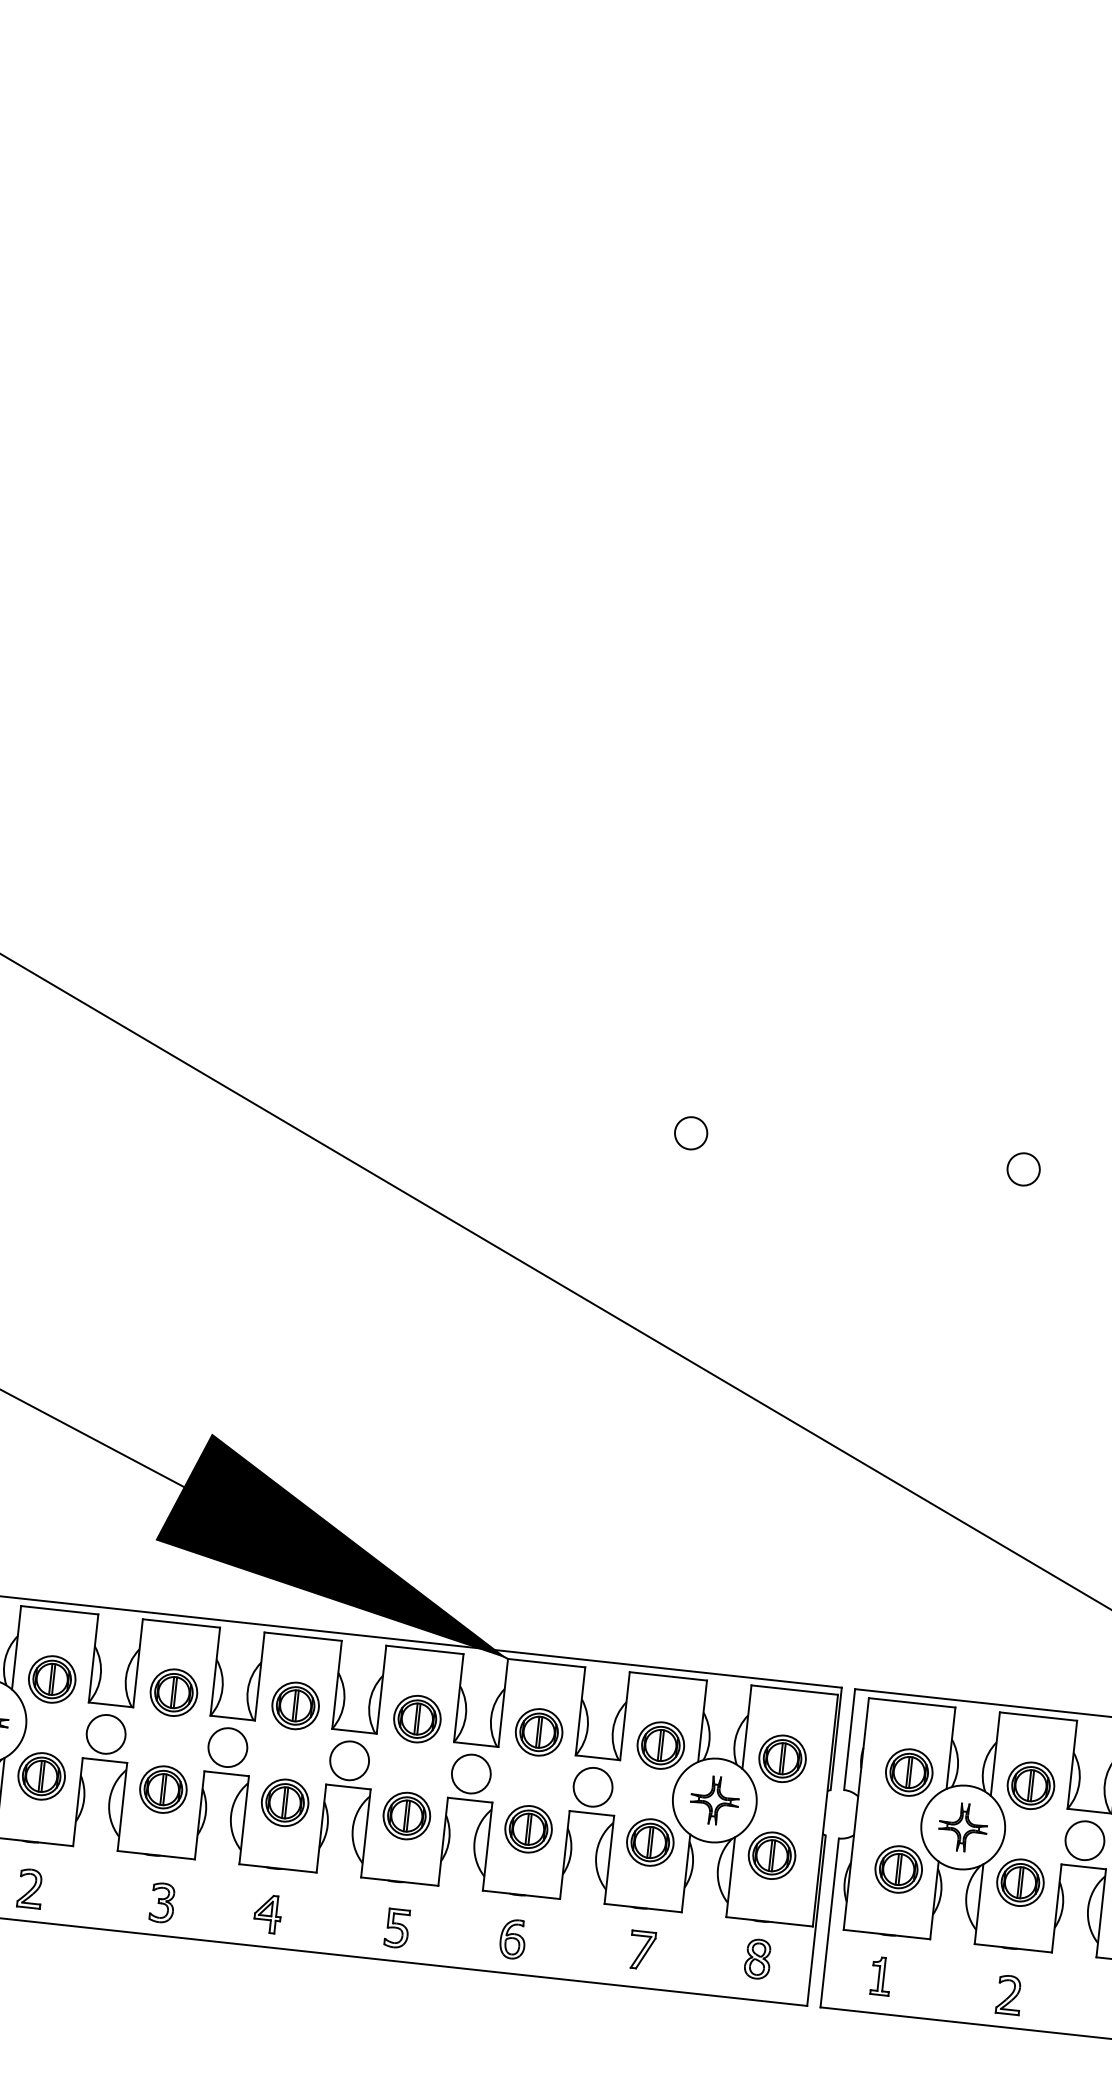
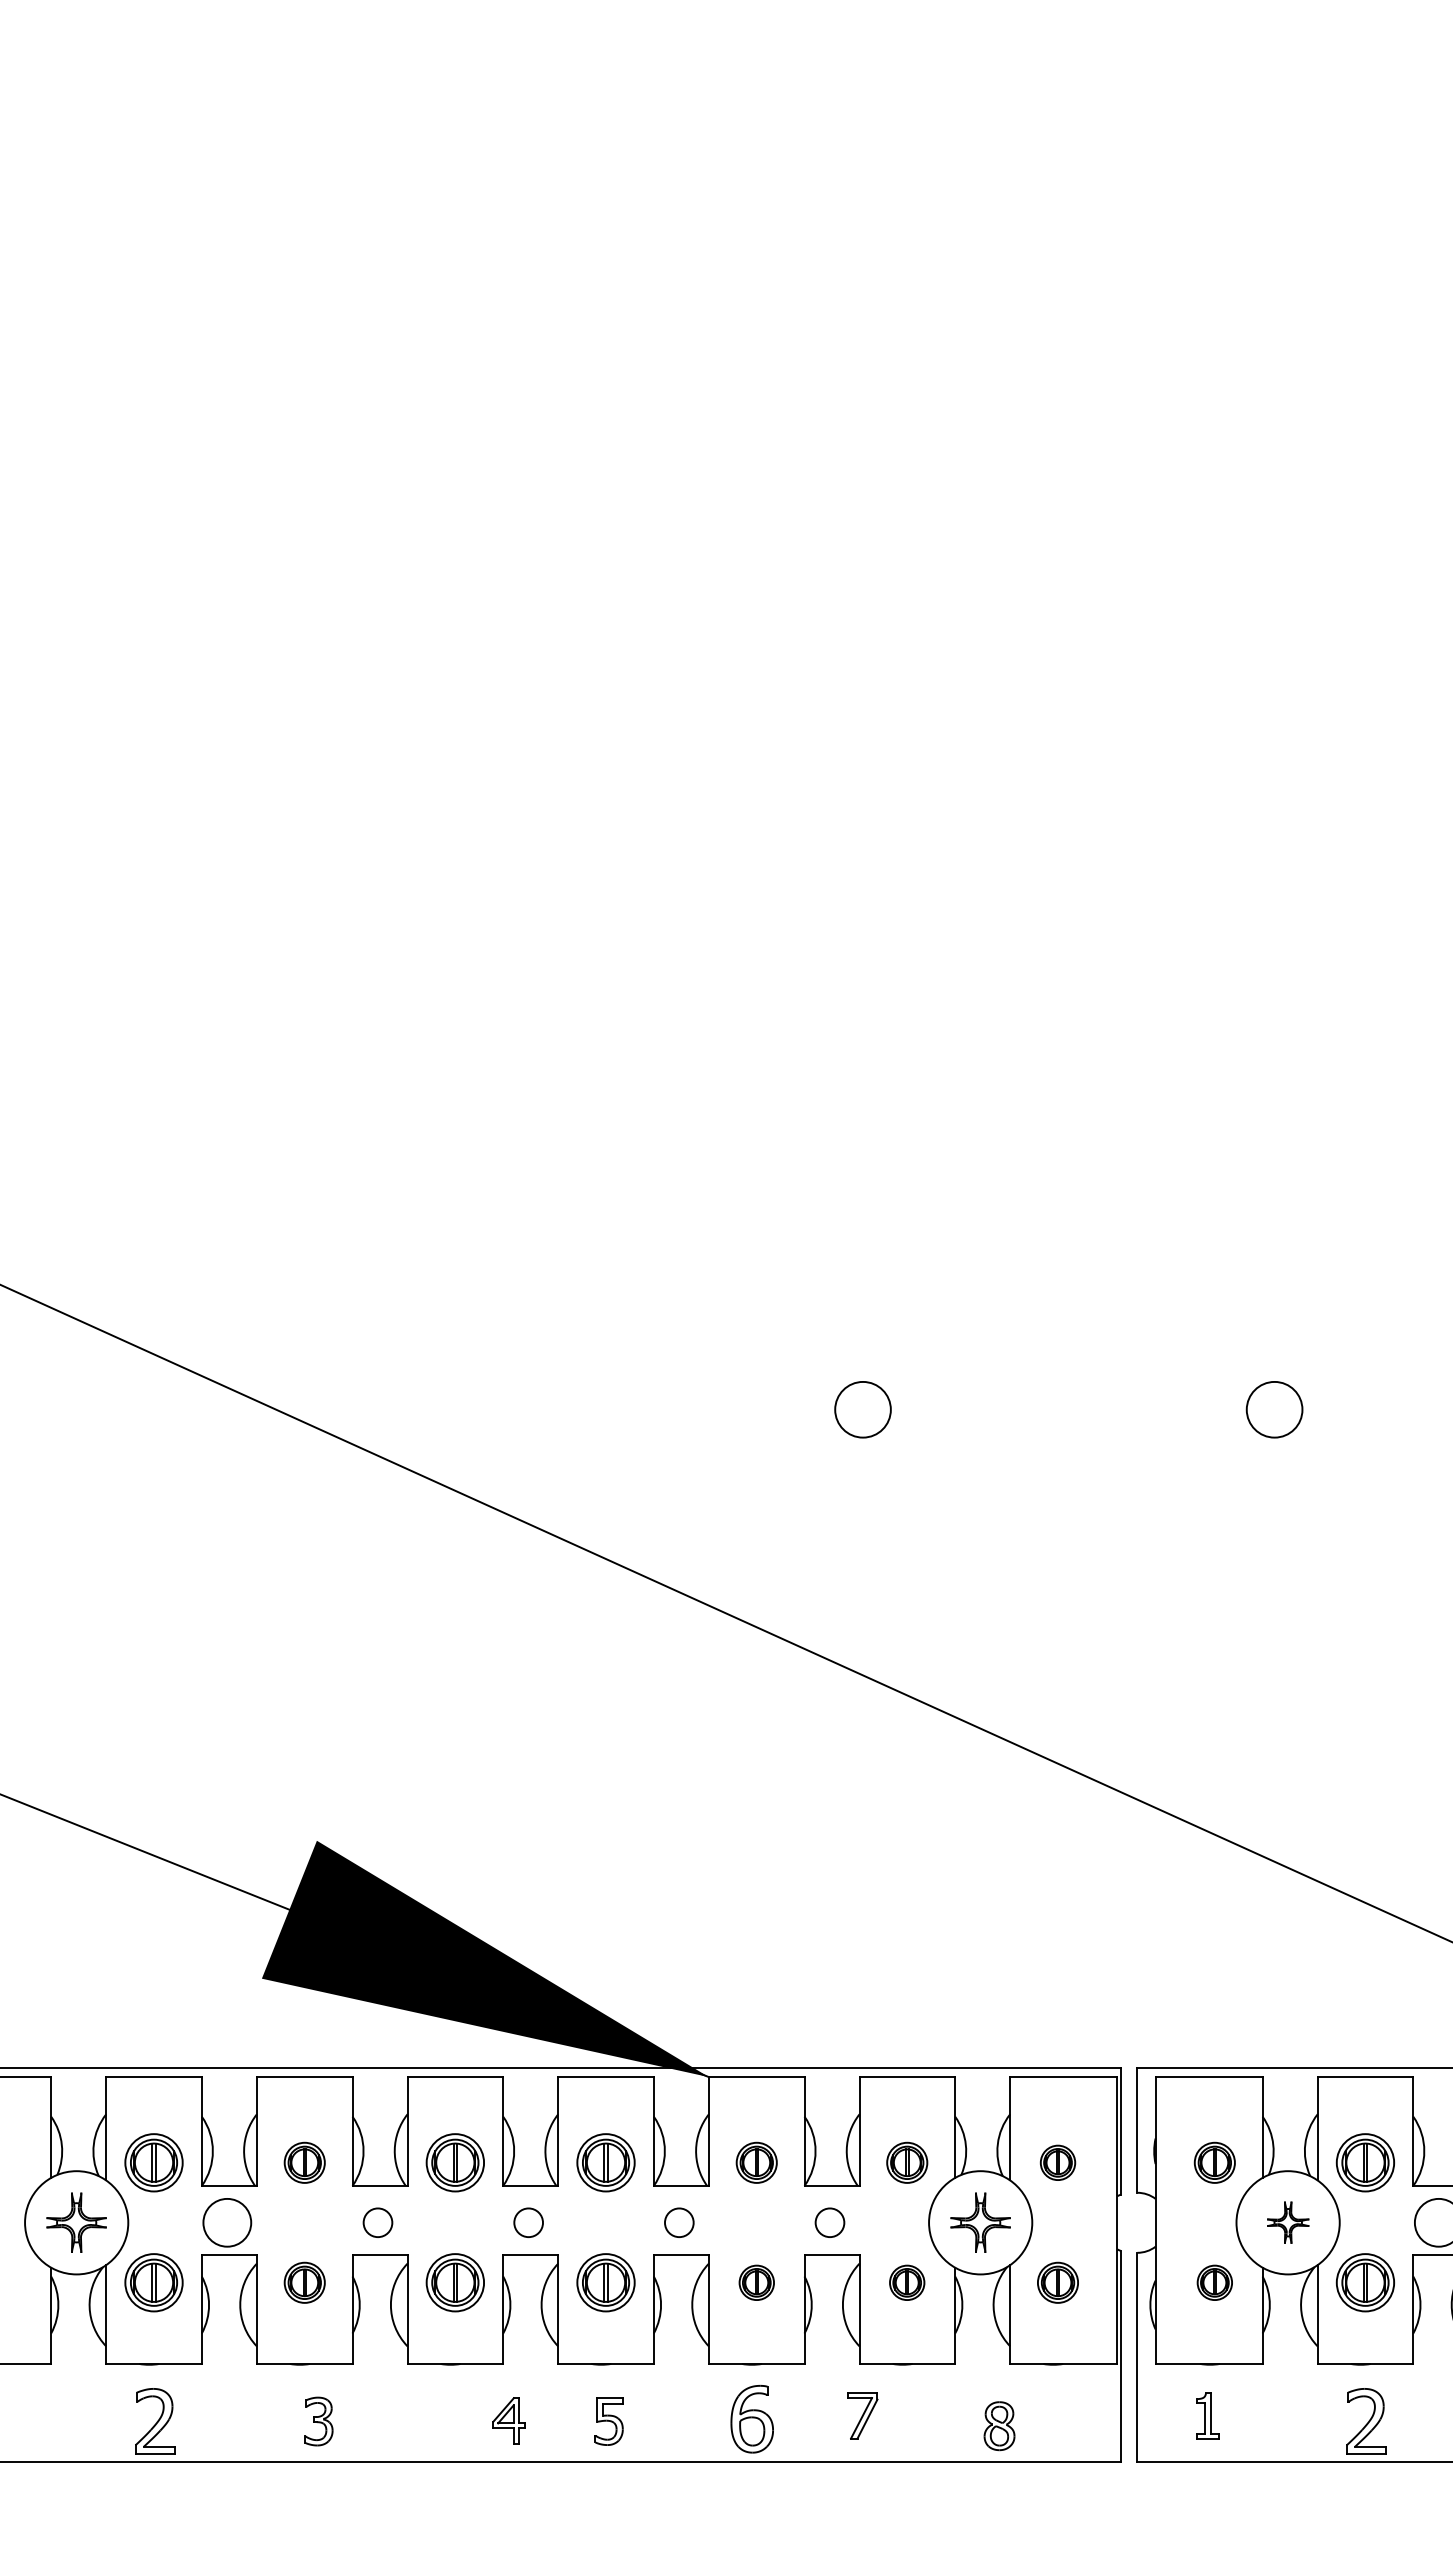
circle: (690, 1133) -> (862, 1409), size x1.4
circle: (1023, 1169) -> (1274, 1409), size x1.4
part: (173, 1692) -> (304, 2162), size x0.7
part: (539, 1732) -> (756, 2162), size x0.7
part: (660, 1745) -> (906, 2162), size x0.7
circle: (227, 1747) -> (377, 2222), size x0.6
part: (782, 1758) -> (1057, 2162), size x0.6
circle: (349, 1760) -> (528, 2222), size x0.6
part: (909, 1772) -> (1214, 2162), size x0.7
circle: (471, 1773) -> (679, 2222), size x0.6
circle: (592, 1787) -> (829, 2222), size x0.6
part: (163, 1789) -> (304, 2282), size x0.7
part: (963, 1827) -> (1288, 2222), size x0.7
part: (528, 1829) -> (756, 2282), size x0.6
part: (649, 1842) -> (906, 2282), size x0.6
part: (771, 1855) -> (1057, 2282), size x0.7
part: (898, 1869) -> (1214, 2282), size x0.6
part: (29, 1888) -> (154, 2421), size x1.4
part: (267, 1913) -> (508, 2420), moved
part: (512, 1939) -> (751, 2419), size x1.4
part: (642, 1950) -> (862, 2415), moved
part: (757, 1959) -> (999, 2426), moved
part: (1009, 1994) -> (1366, 2421), size x1.4

